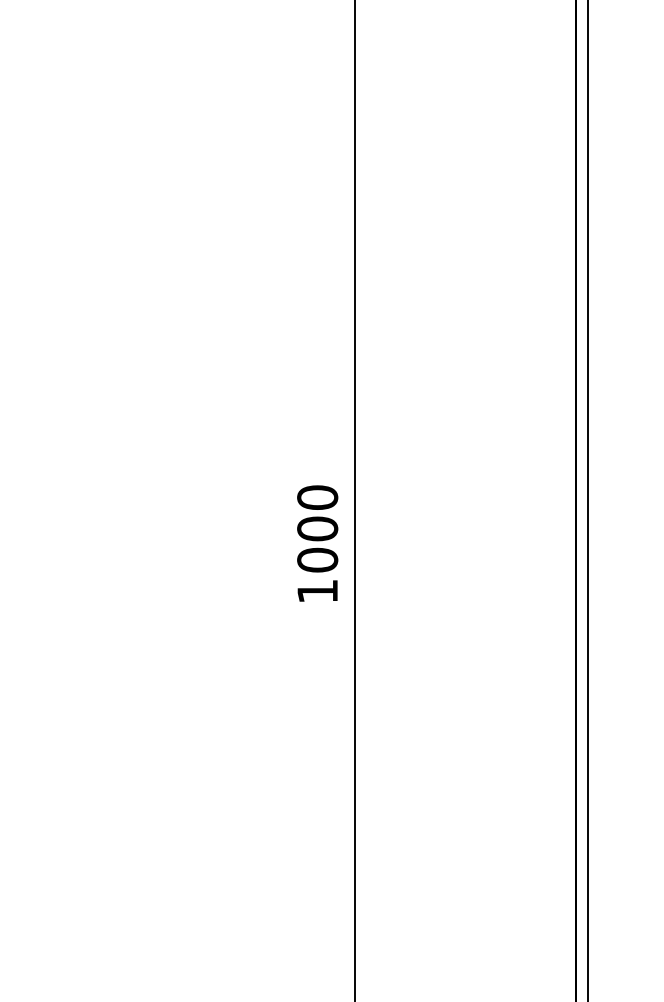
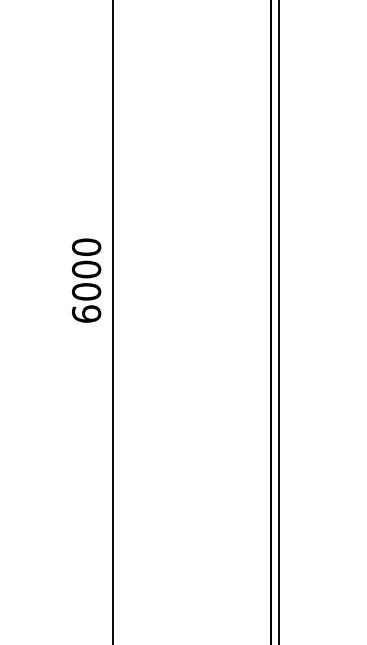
text: (317, 591) -> (86, 314), 1000 -> 6000

